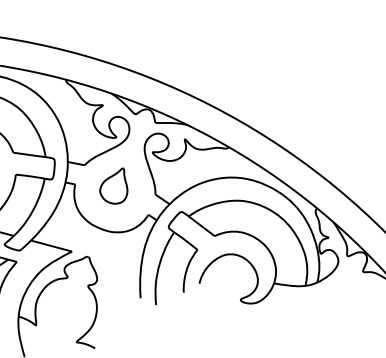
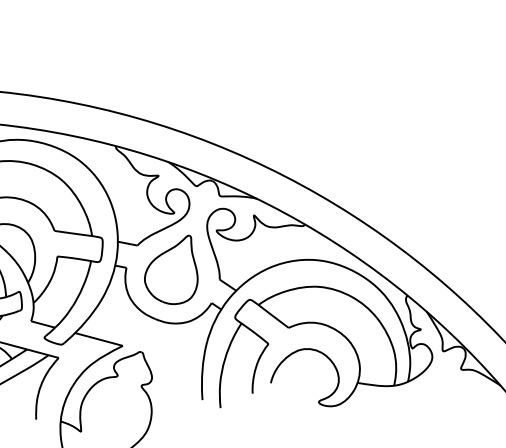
part: (113, 185) -> (171, 269), size x1.67

